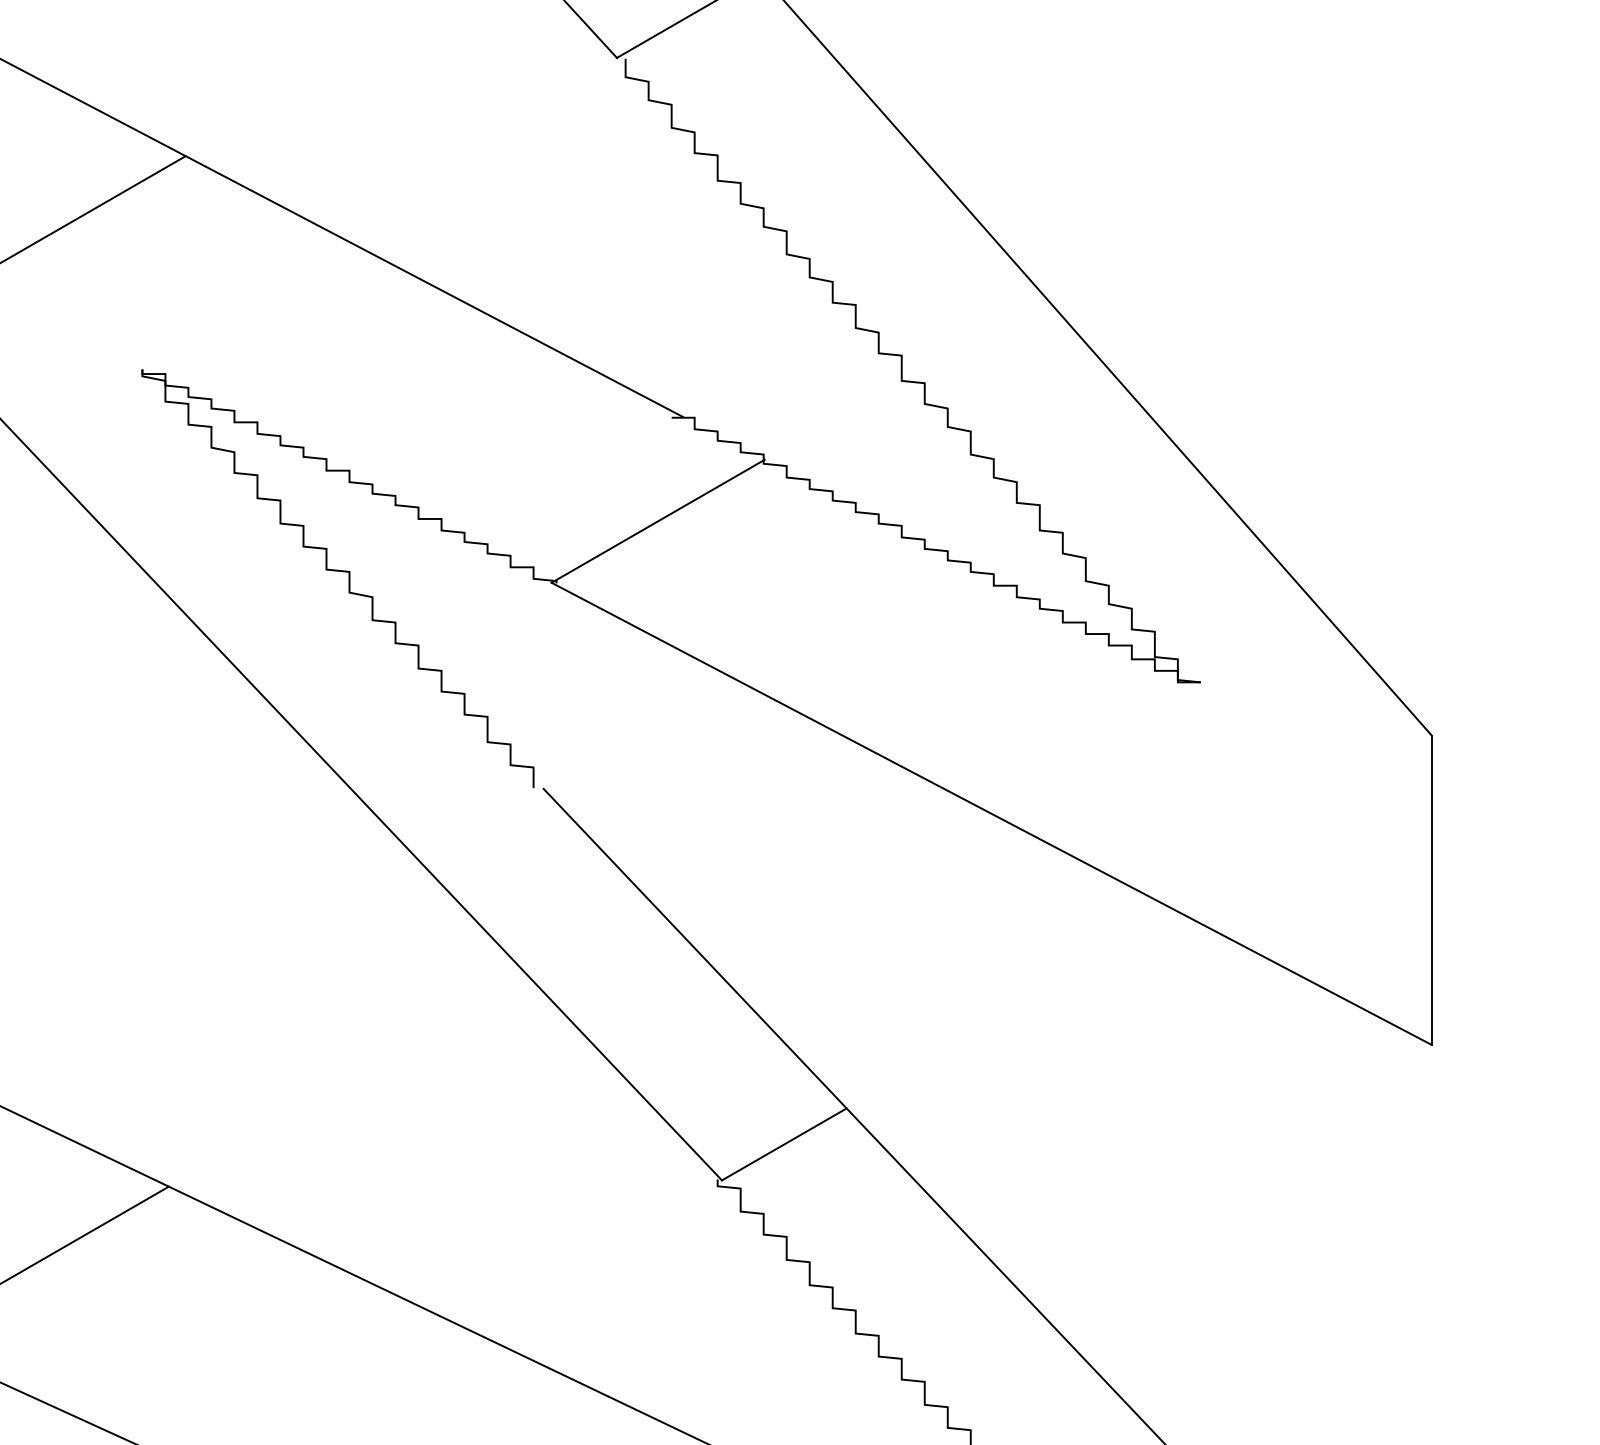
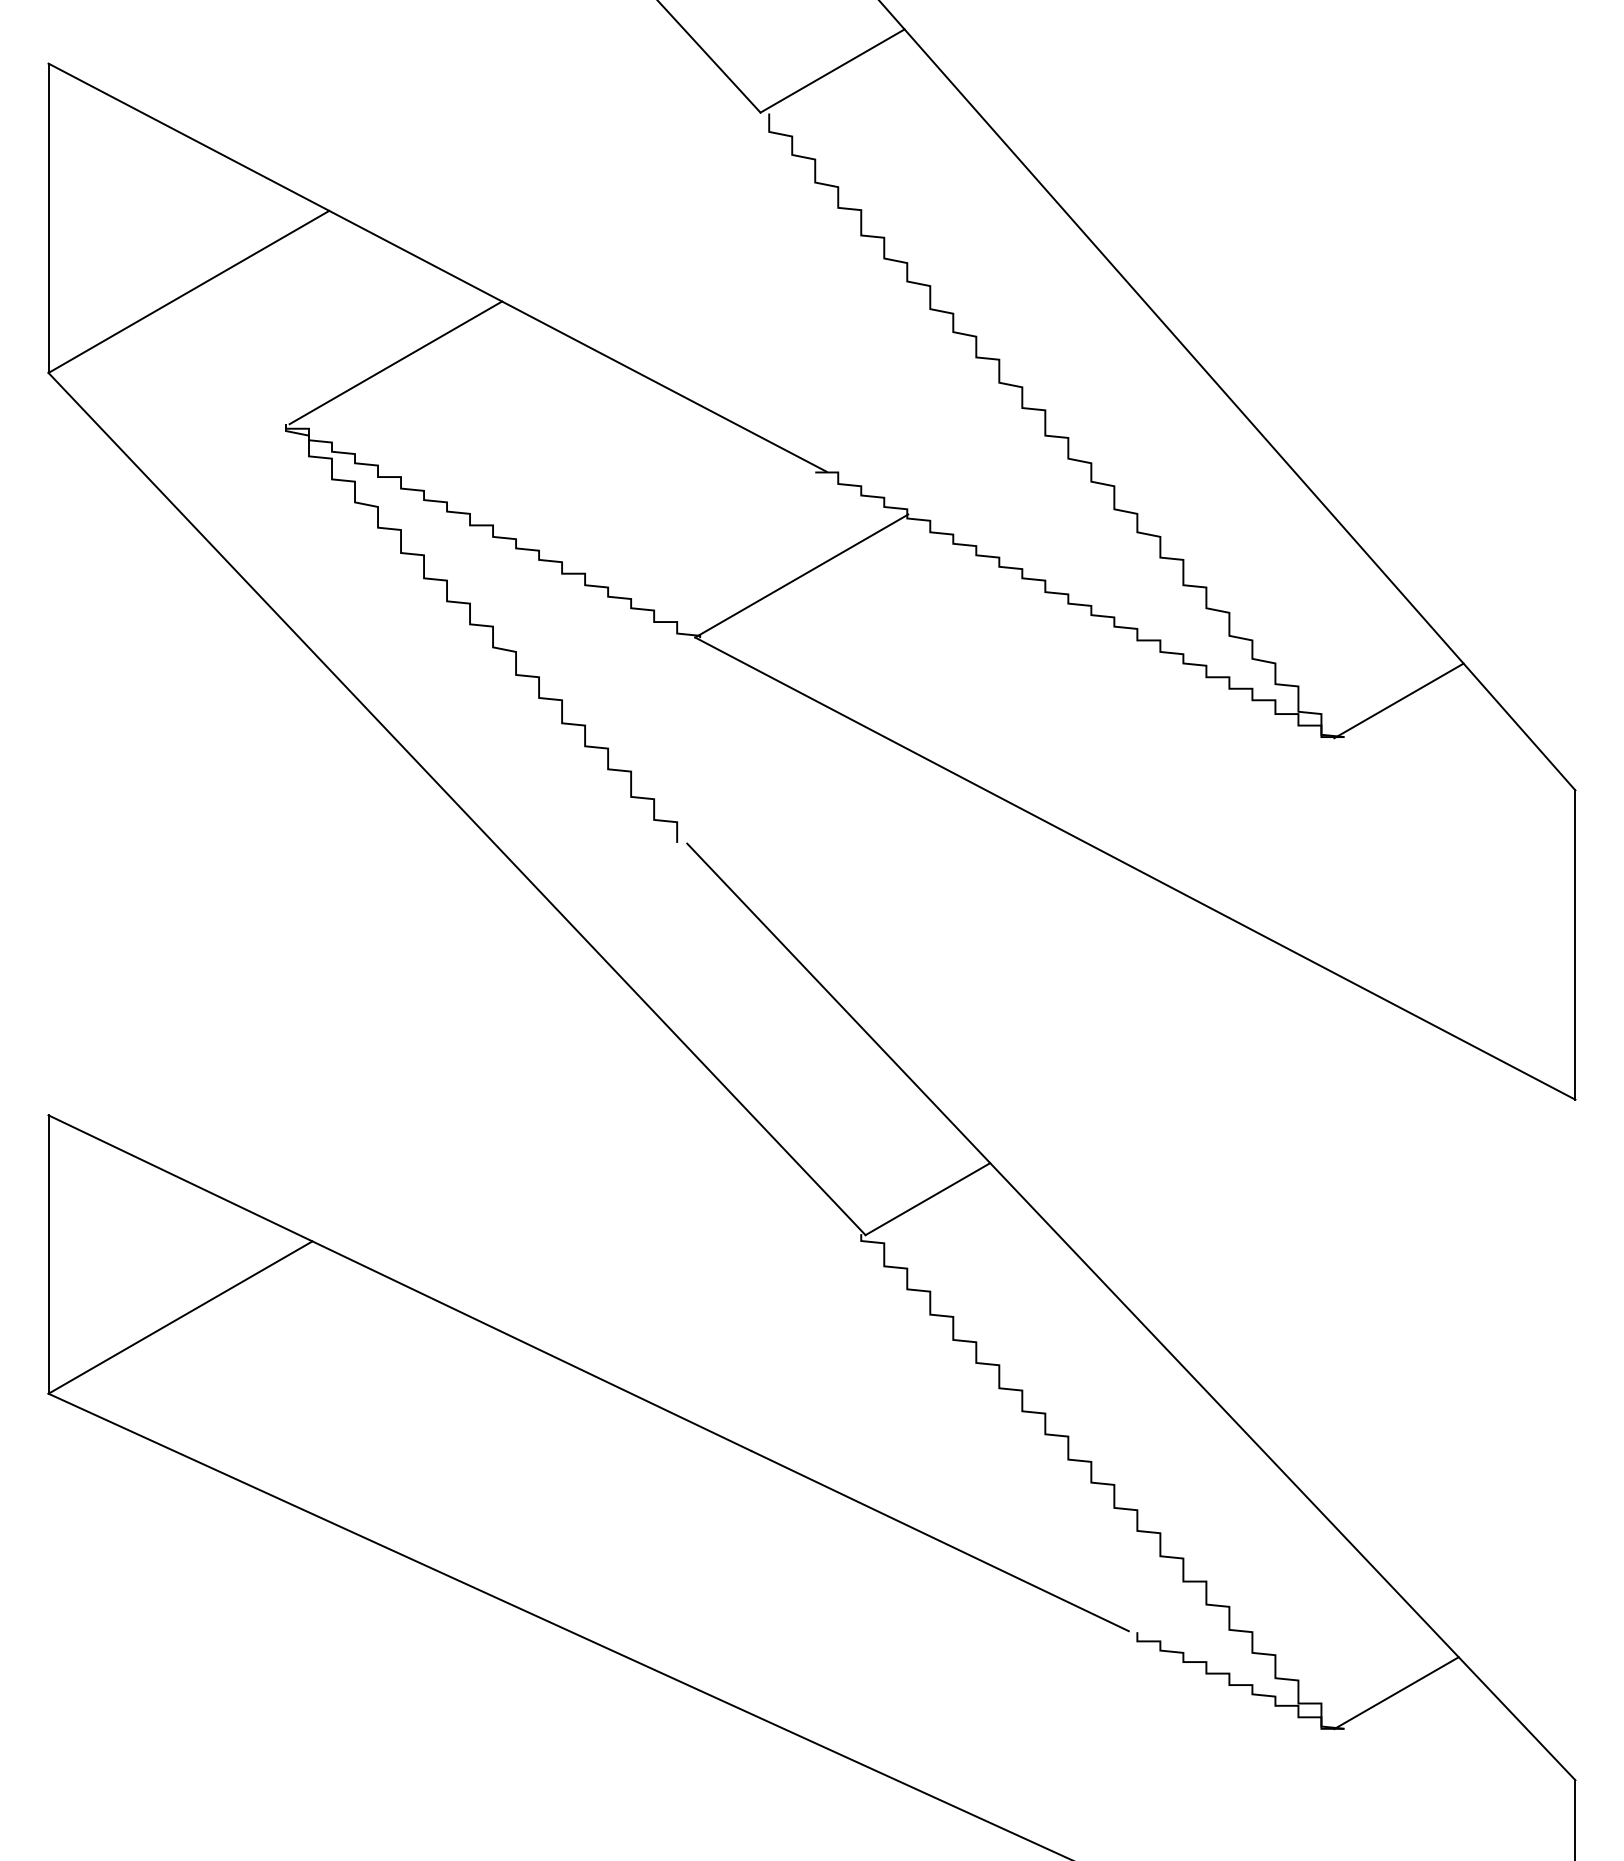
line: (251, 307) -> (395, 362), added
line: (1254, 645) -> (1398, 700), added

